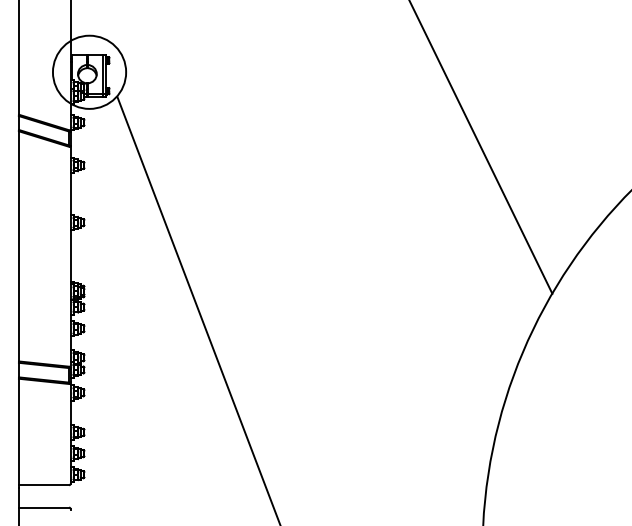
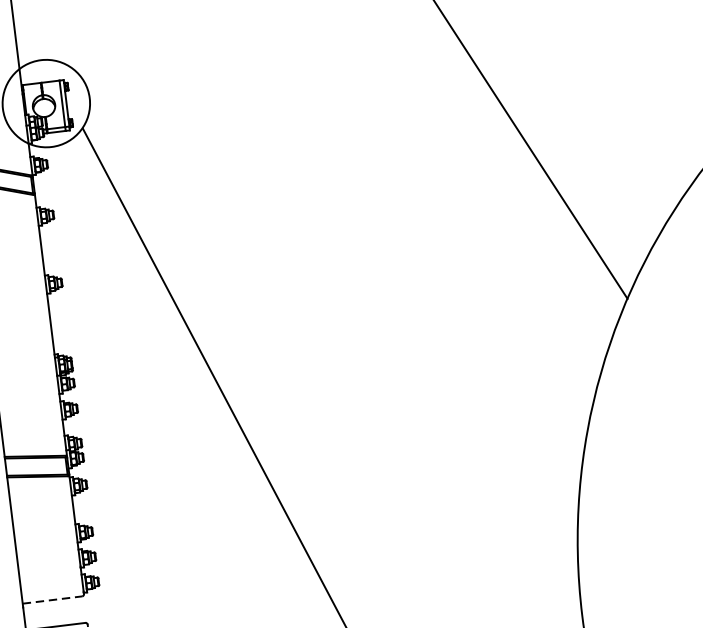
line: (44, 485) -> (53, 600), solid -> dashed

